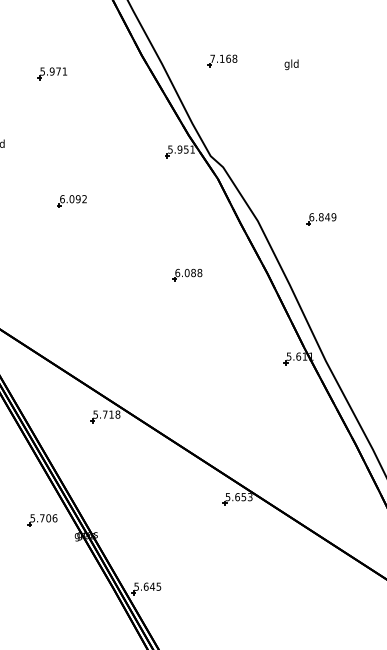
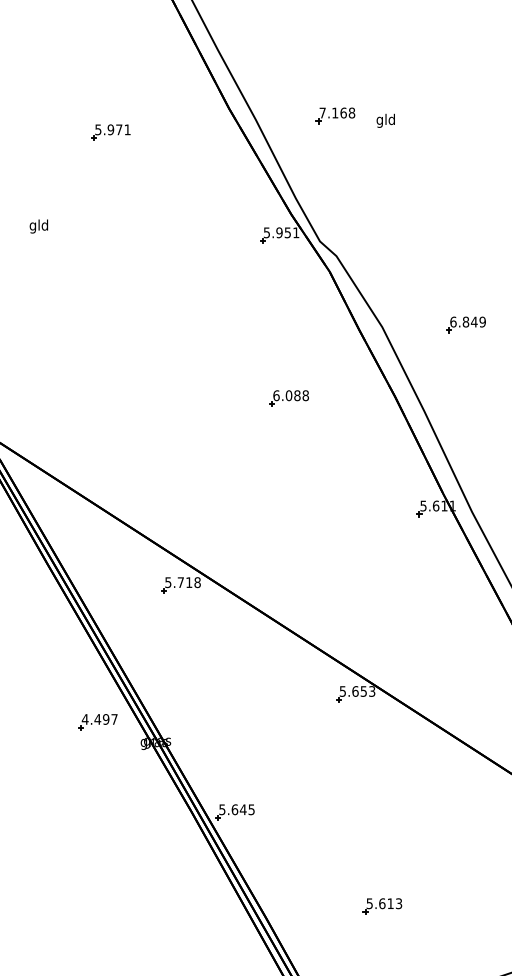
text: (291, 64) -> (385, 120), moved
part: (71, 200) -> (136, 300), removed
text: (43, 518) -> (99, 719), 5.706 -> 4.497

